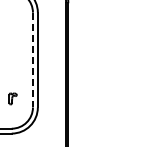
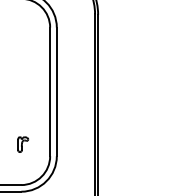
line: (32, 60) -> (49, 92), dashed -> solid

